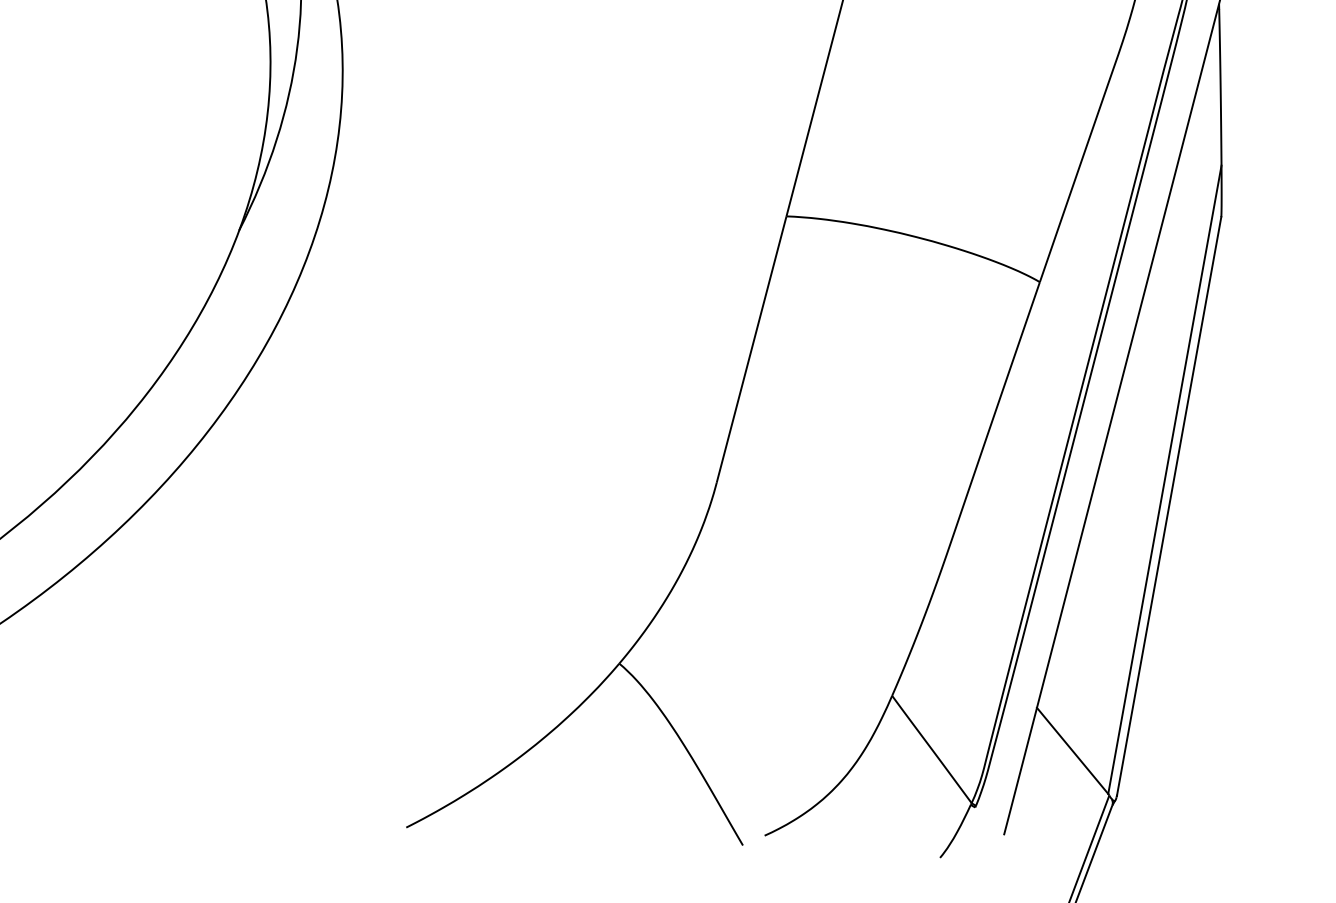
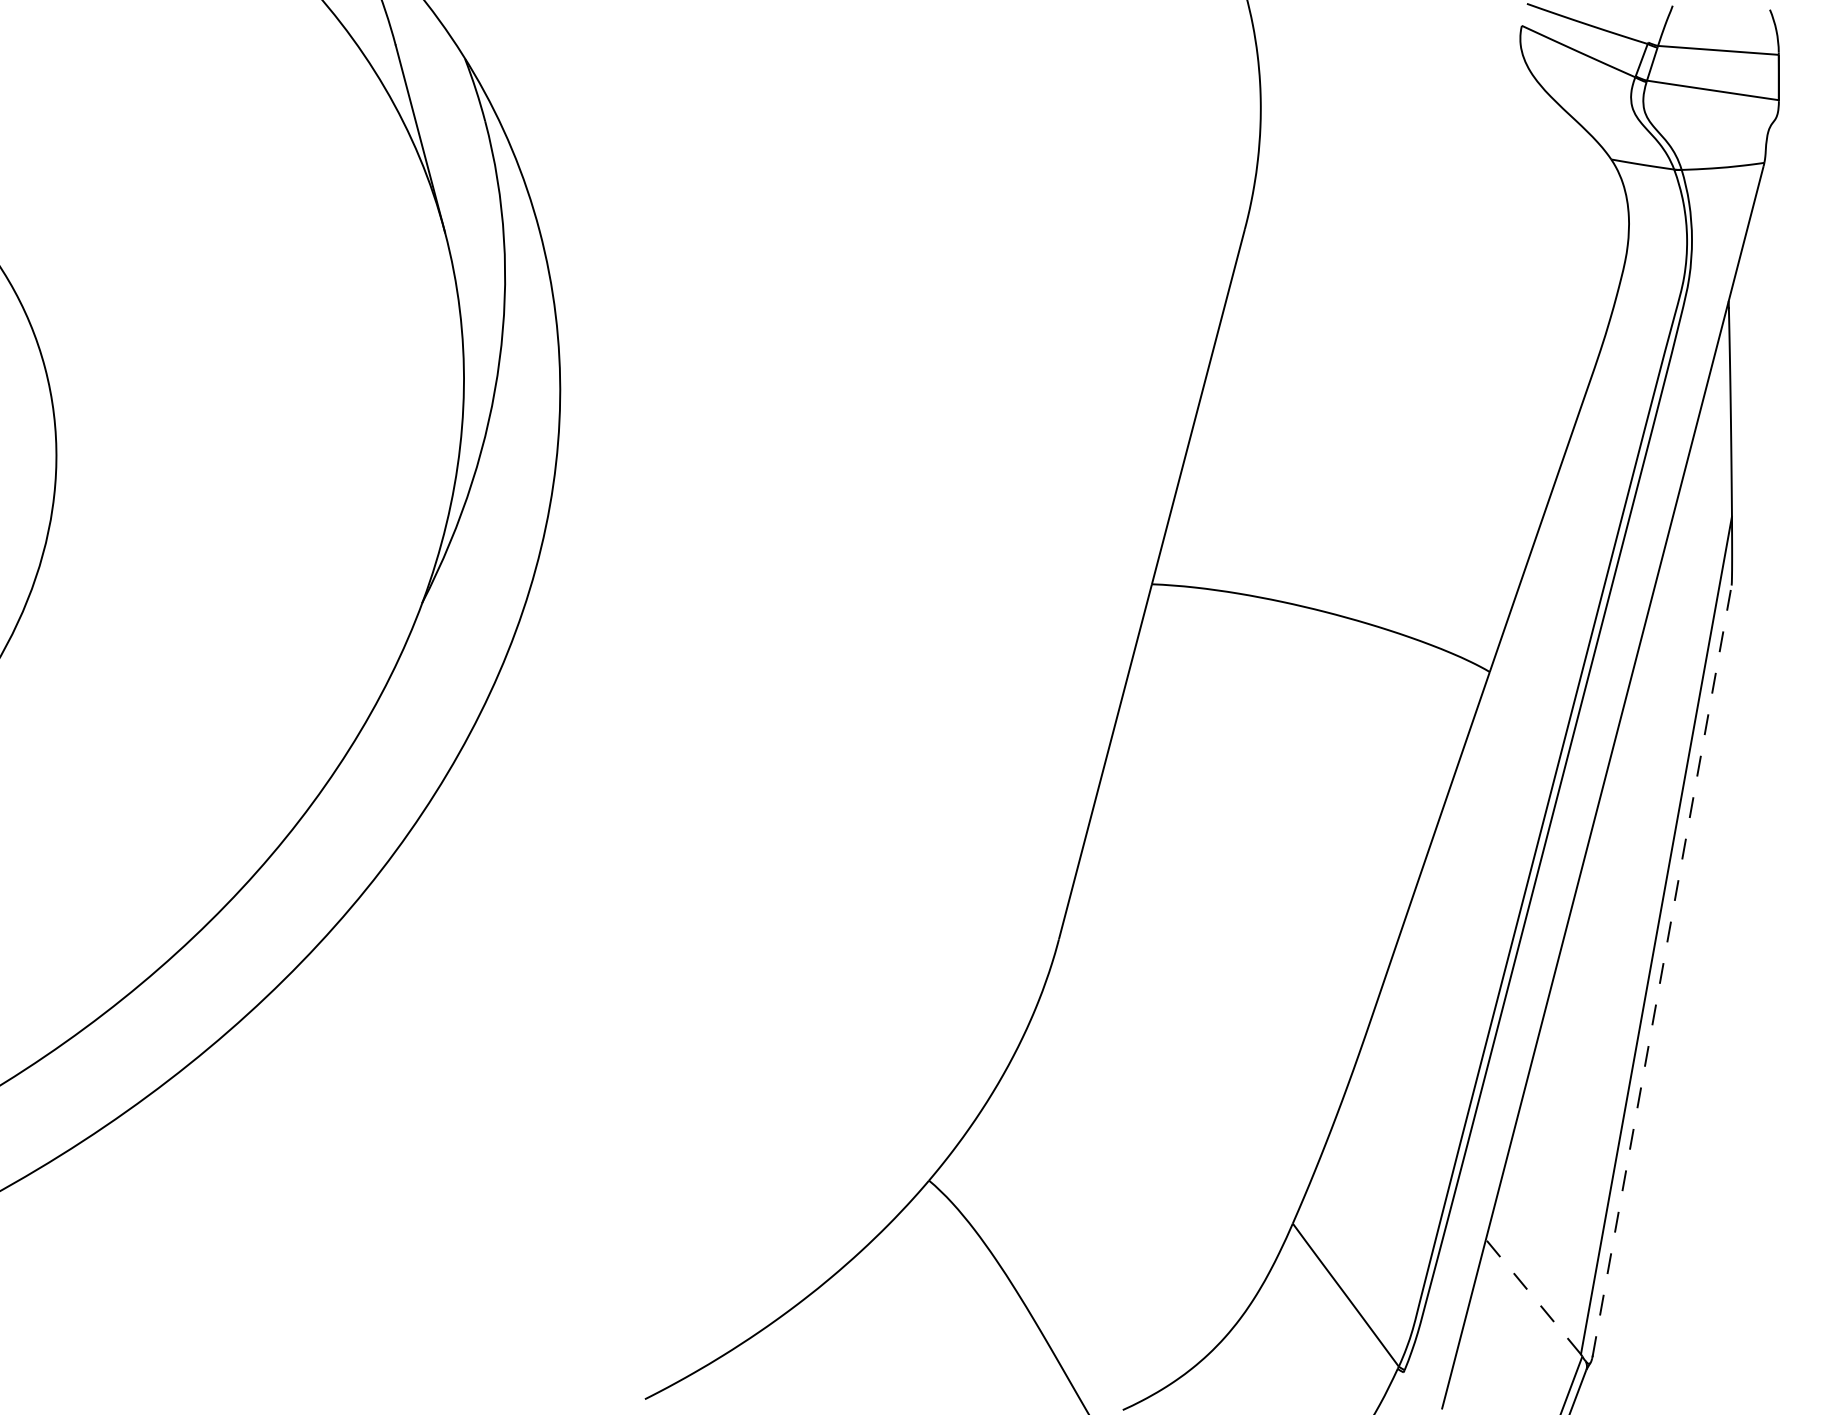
line: (1169, 506) -> (1662, 970), solid -> dashed
line: (1072, 750) -> (1533, 1296), solid -> dashed

